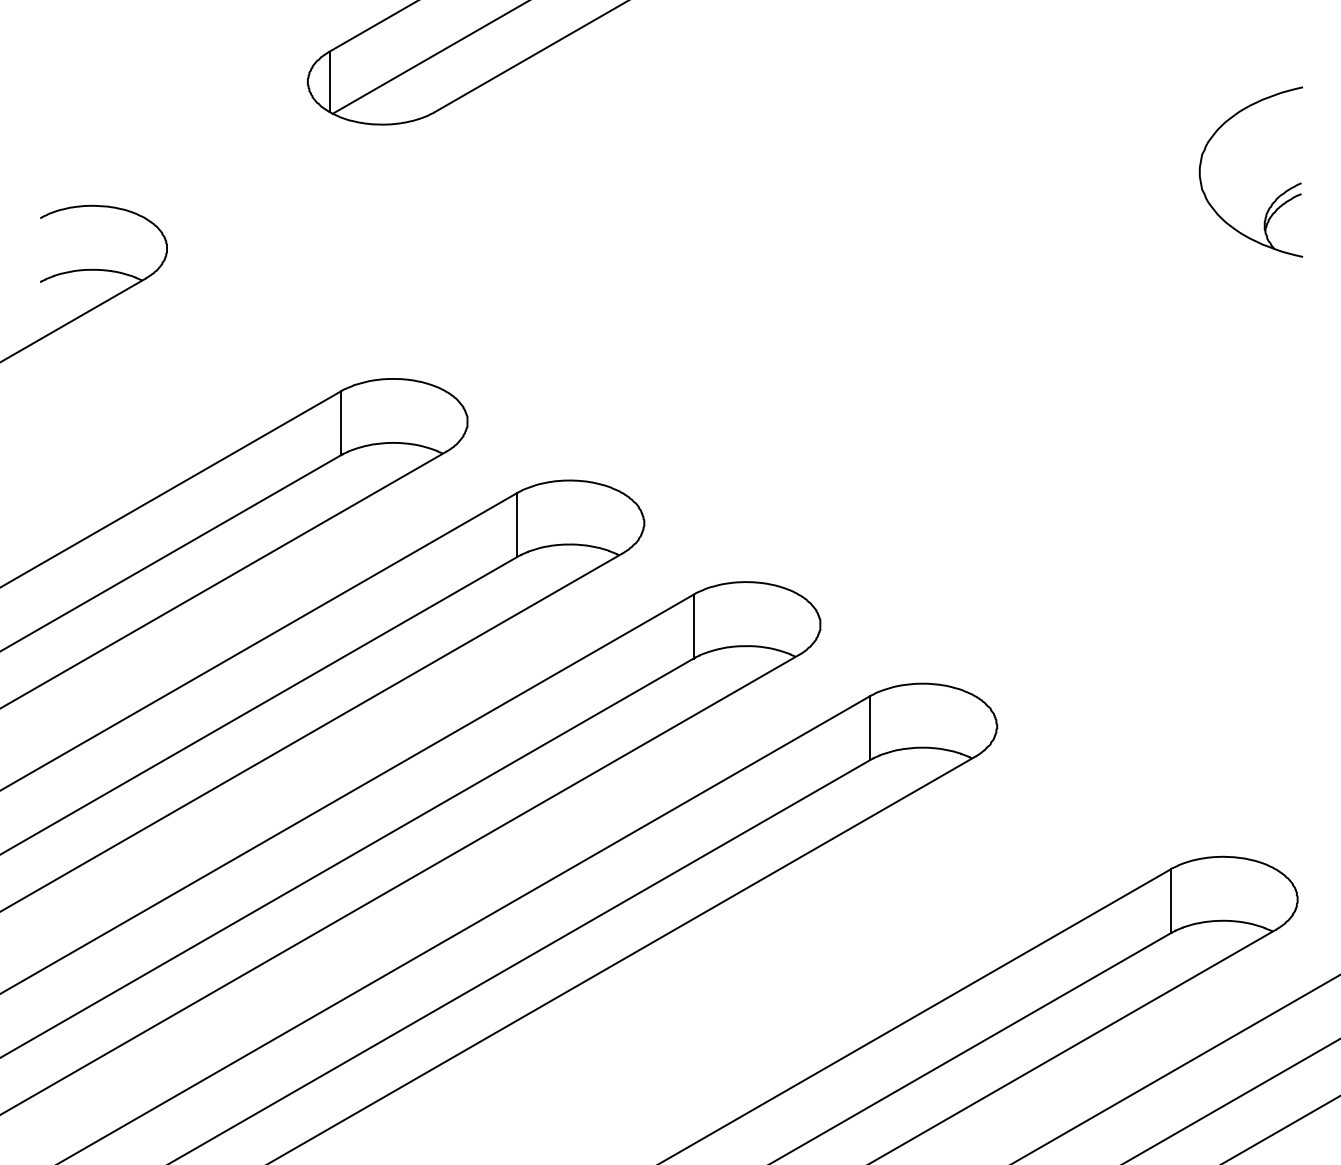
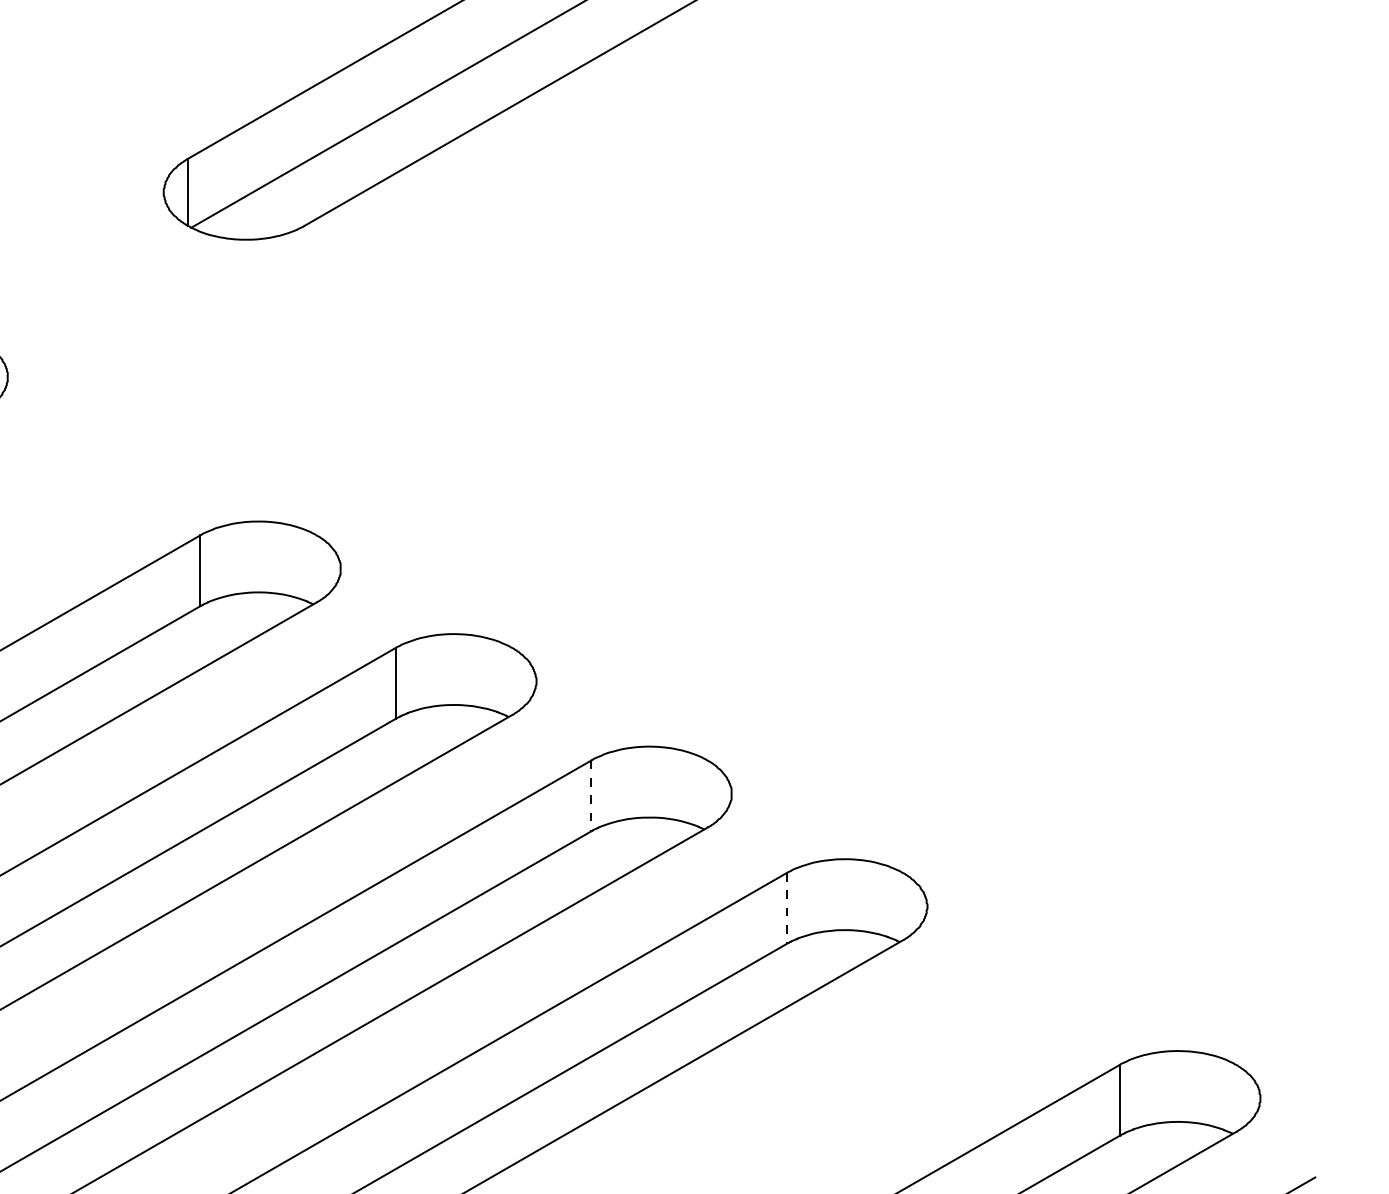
part: (1276, 197) -> (1237, 320), removed
line: (693, 626) -> (591, 795), solid -> dashed
line: (870, 728) -> (787, 908), solid -> dashed

